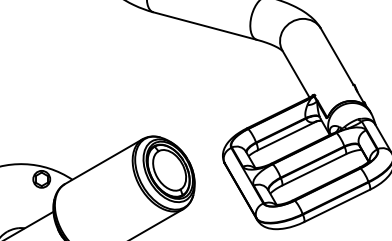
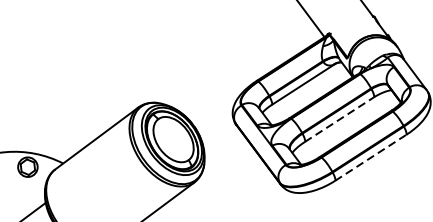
line: (314, 169) -> (339, 119), solid -> dashed
line: (337, 205) -> (371, 157), solid -> dashed

